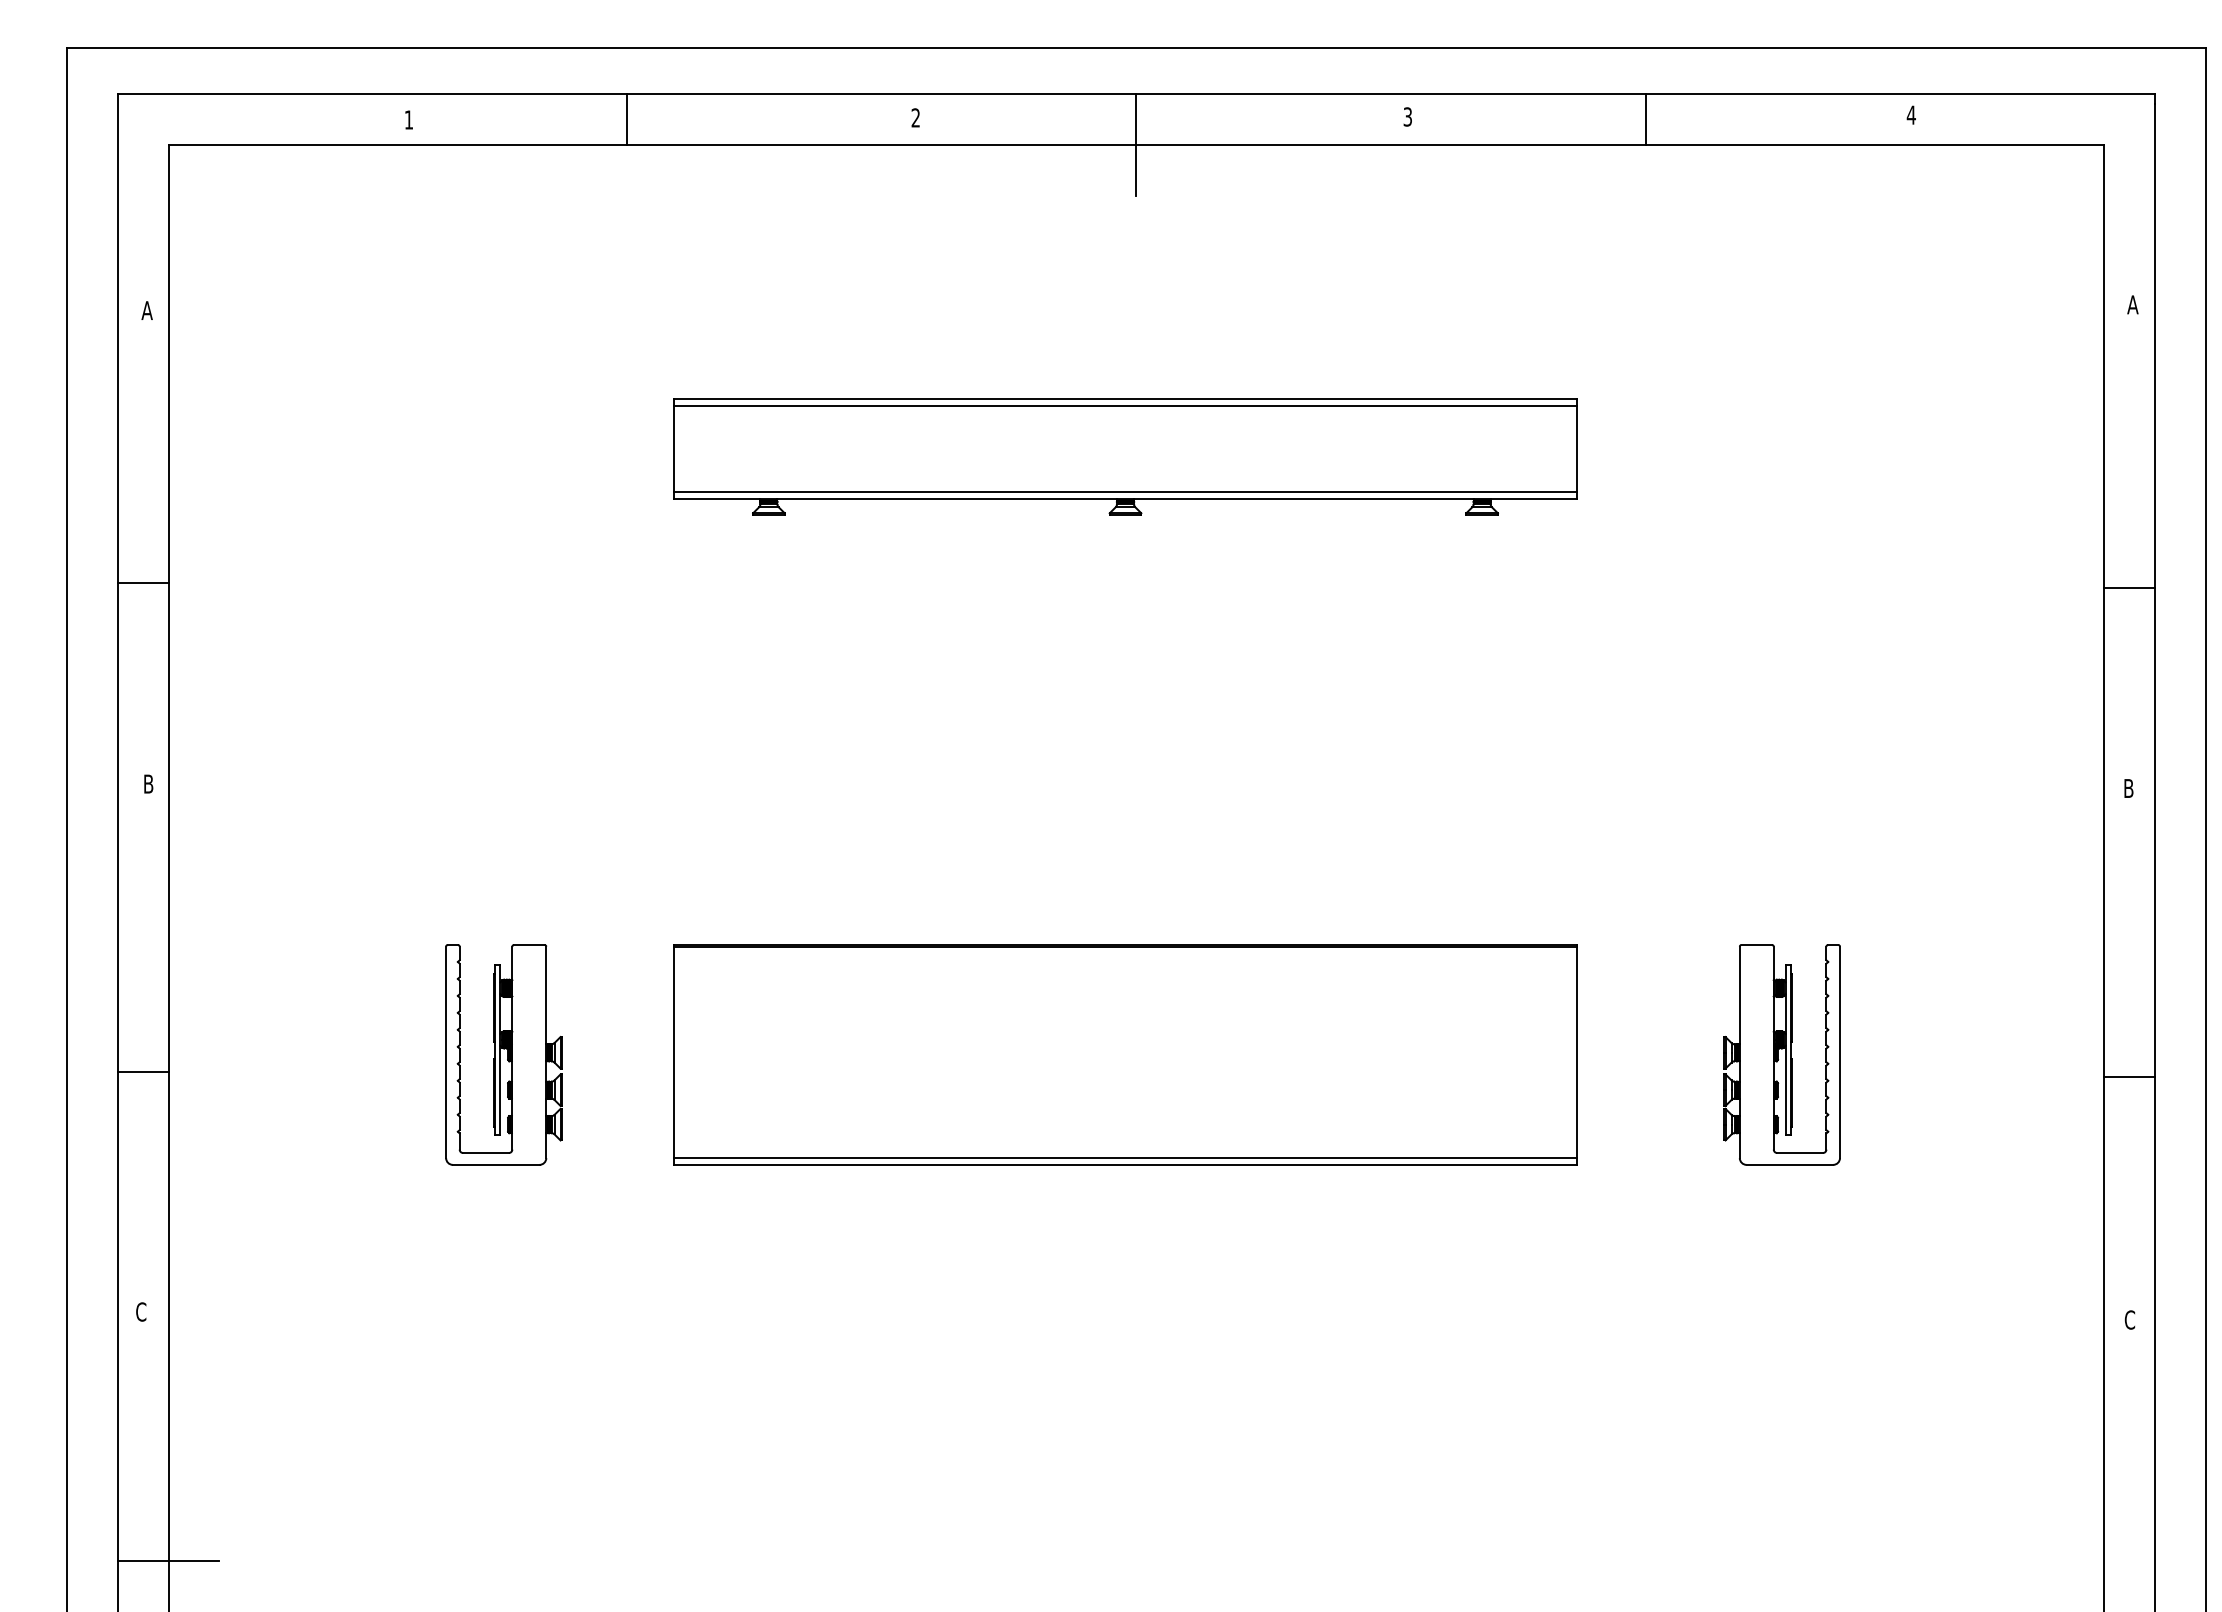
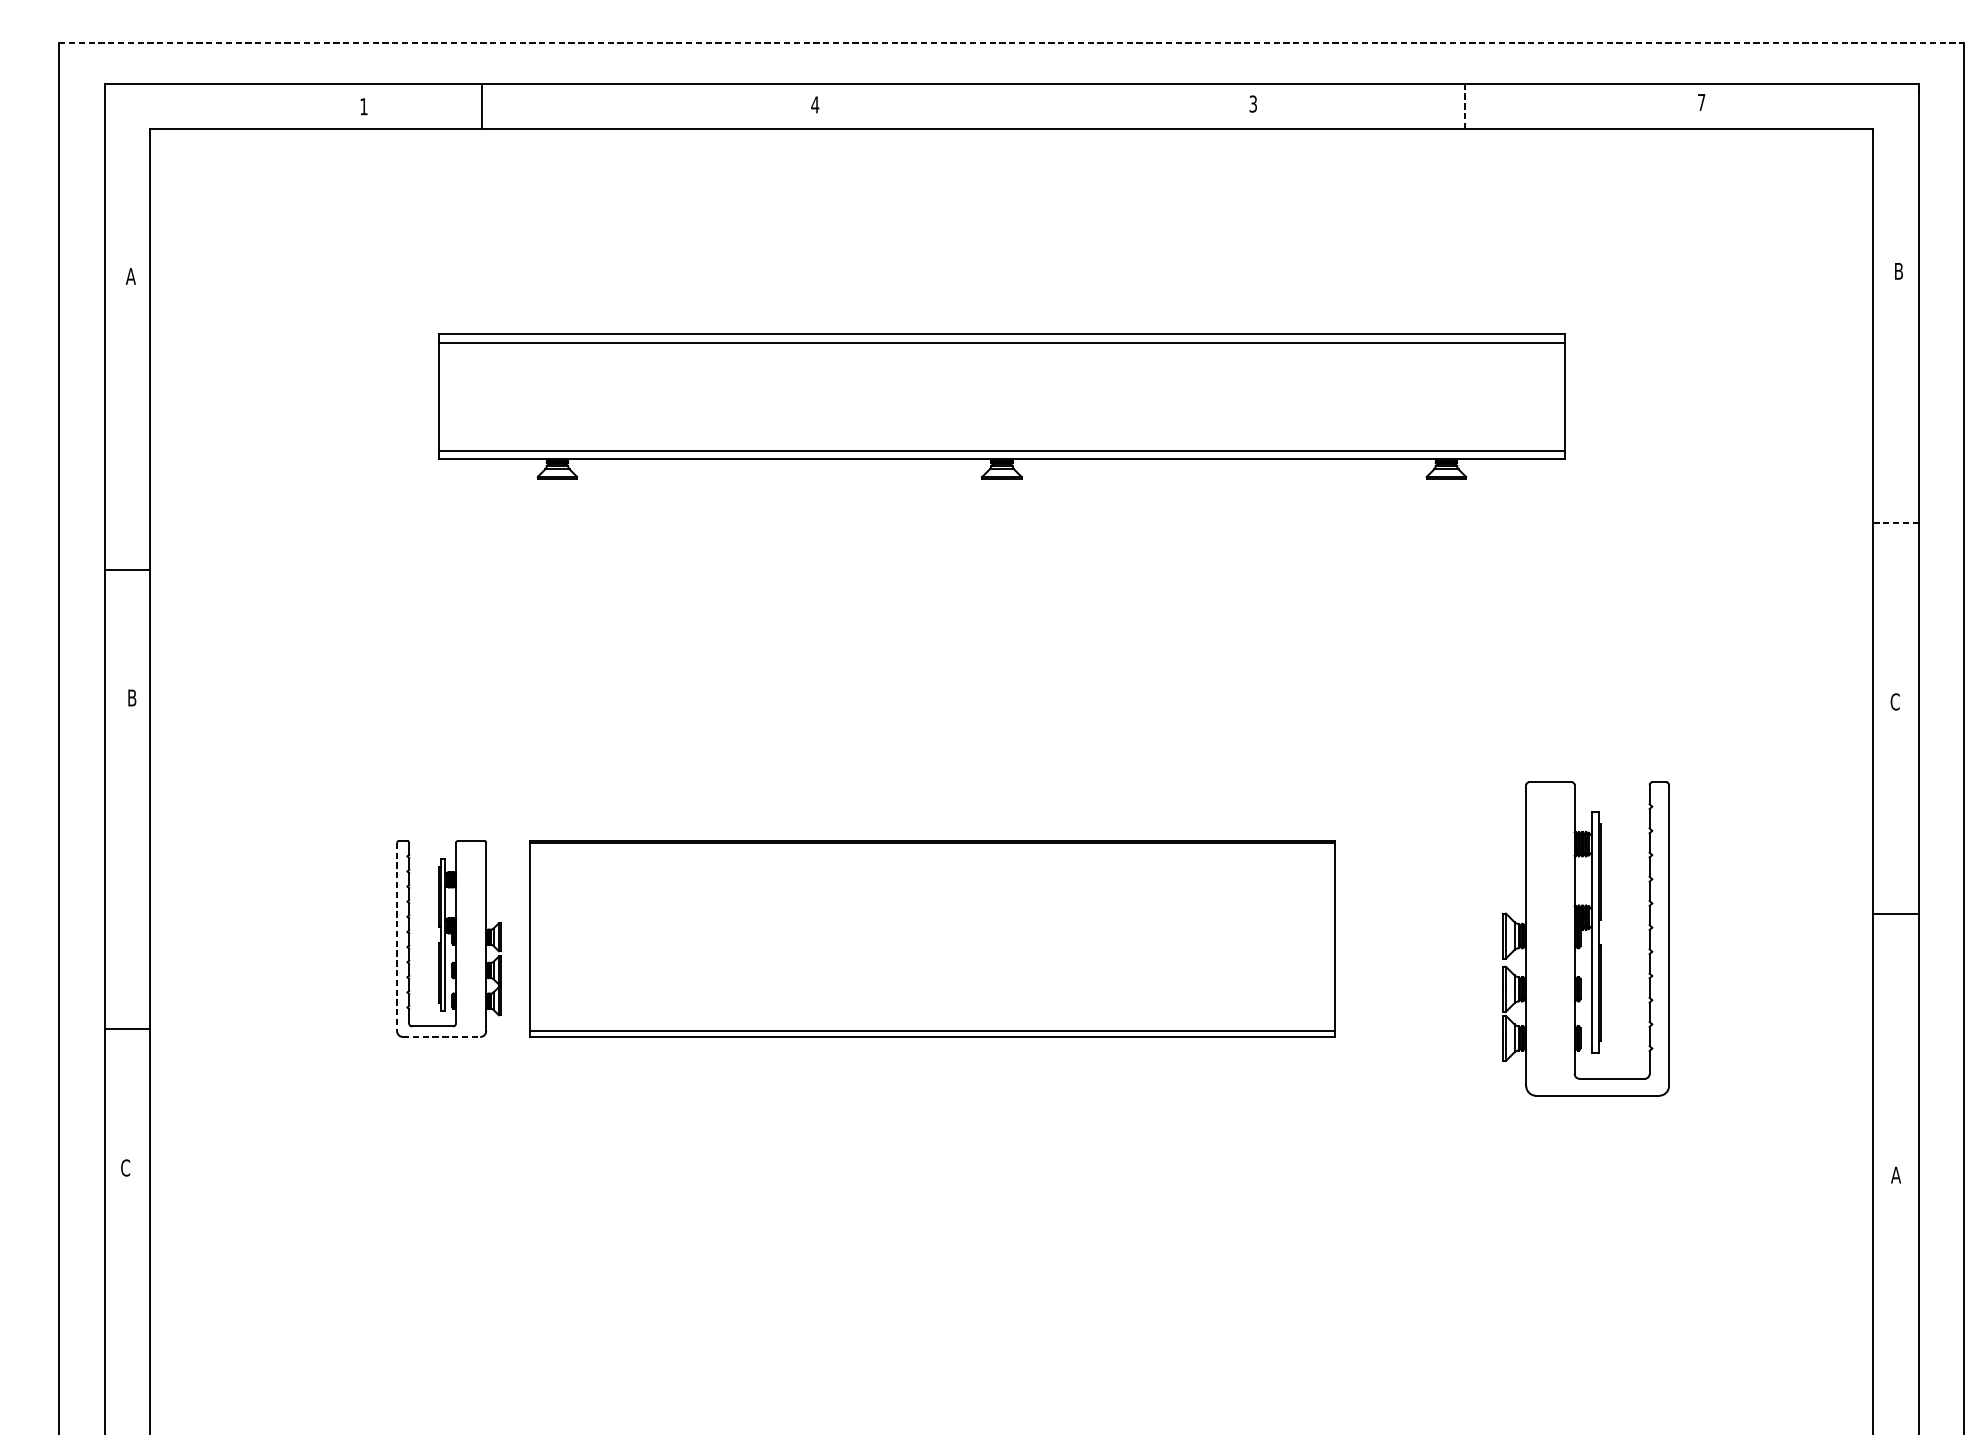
line: (1136, 48) -> (1011, 43), solid -> dashed
text: (1910, 114) -> (1700, 101), 4 -> 7
text: (915, 117) -> (814, 104), 2 -> 4
line: (627, 119) -> (482, 106), moved
line: (1645, 120) -> (1464, 107), solid -> dashed
line: (1136, 144) -> (1011, 128), removed
text: (2132, 304) -> (1898, 271), A -> B
part: (1125, 456) -> (1001, 406), size x1.4
line: (142, 583) -> (126, 570), moved
line: (2130, 588) -> (1896, 523), solid -> dashed
text: (2128, 788) -> (1894, 701), B -> C
line: (446, 1052) -> (397, 936), solid -> dashed
part: (1125, 1054) -> (932, 938), moved
part: (1781, 1054) -> (1585, 938), size x1.6
line: (142, 1072) -> (126, 1029), moved
line: (2129, 1077) -> (1895, 914), moved
line: (496, 1164) -> (441, 1036), solid -> dashed
text: (2129, 1319) -> (1895, 1174), C -> A
line: (168, 1561) -> (149, 1390), removed

